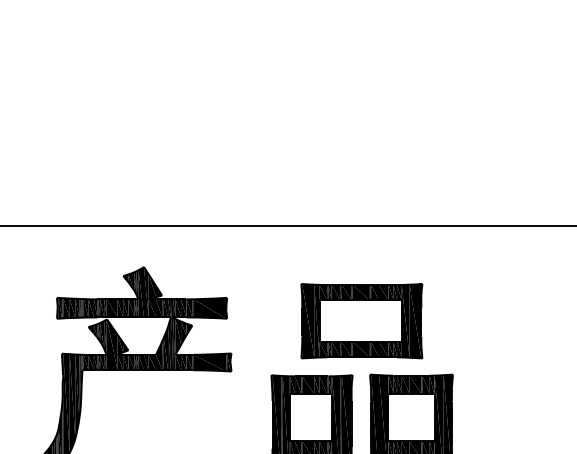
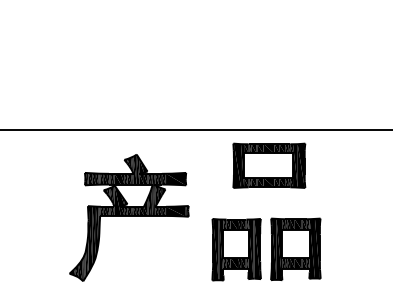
part: (362, 320) -> (269, 165), moved

